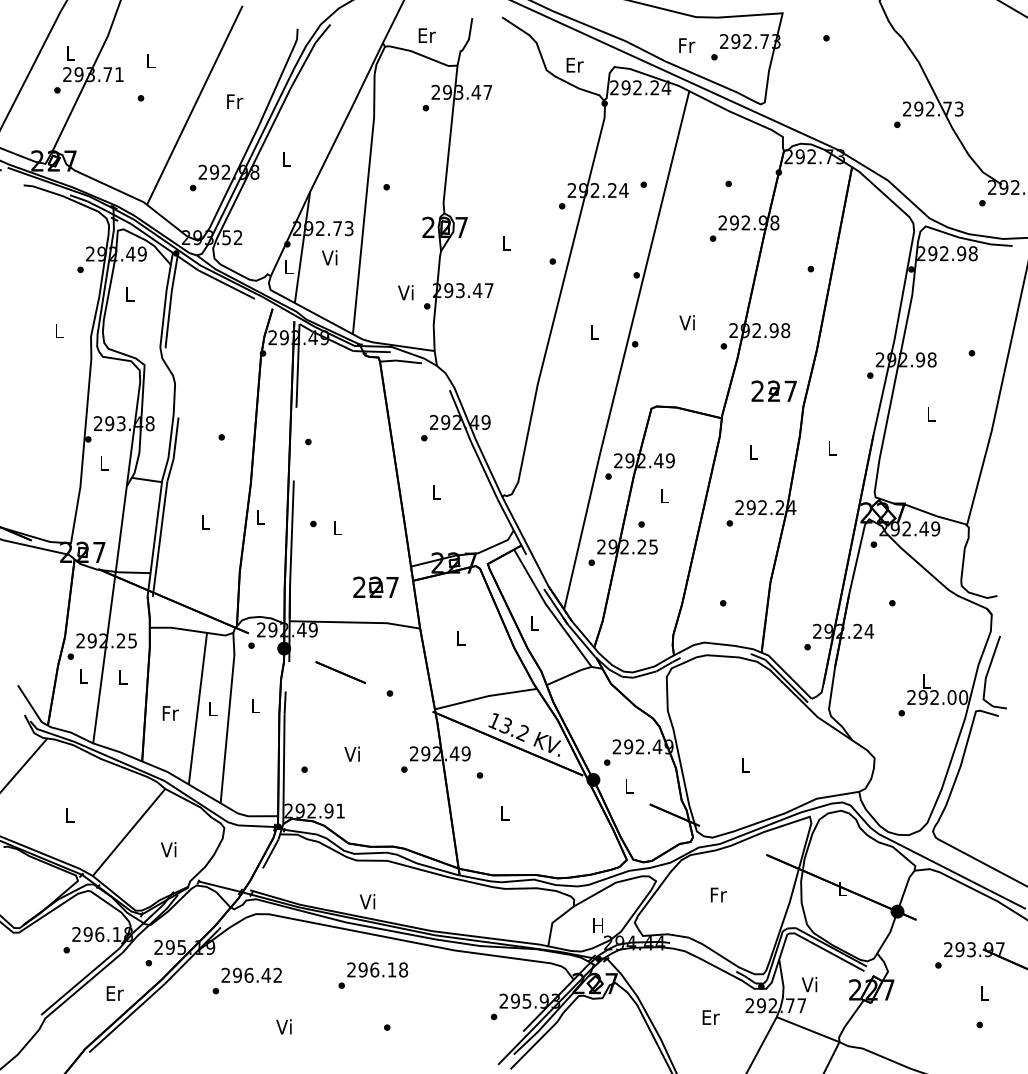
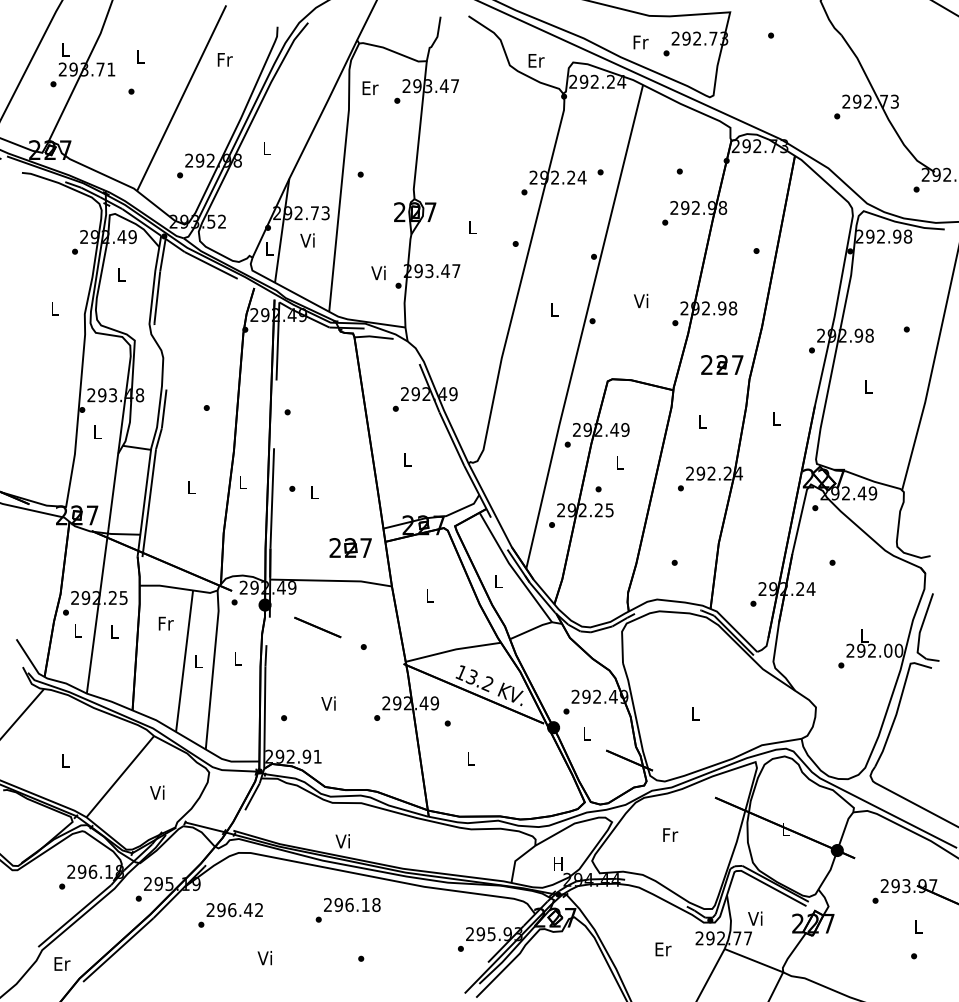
text: (427, 34) -> (370, 87), moved
text: (234, 101) -> (224, 59), moved
text: (169, 713) -> (165, 623), moved
text: (115, 993) -> (62, 963), moved

